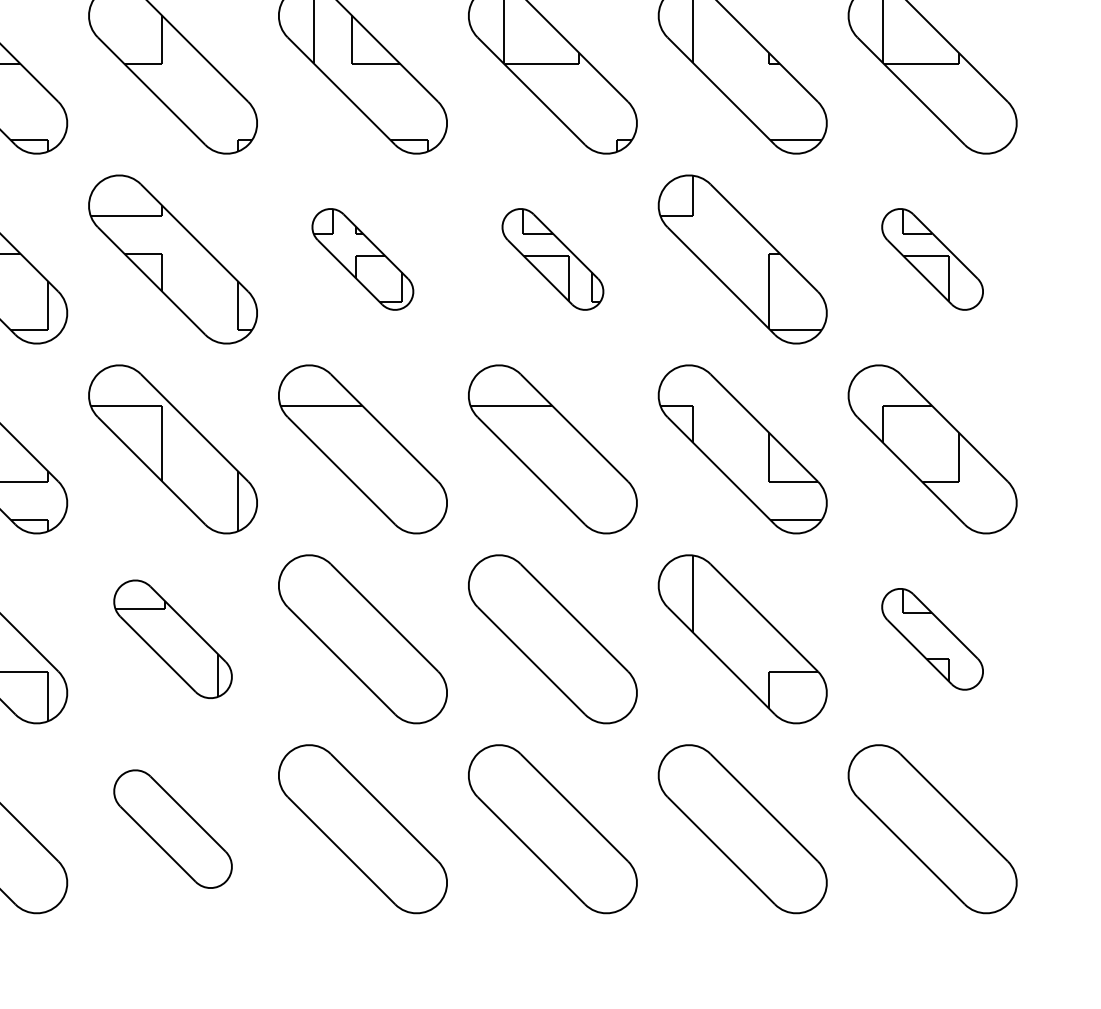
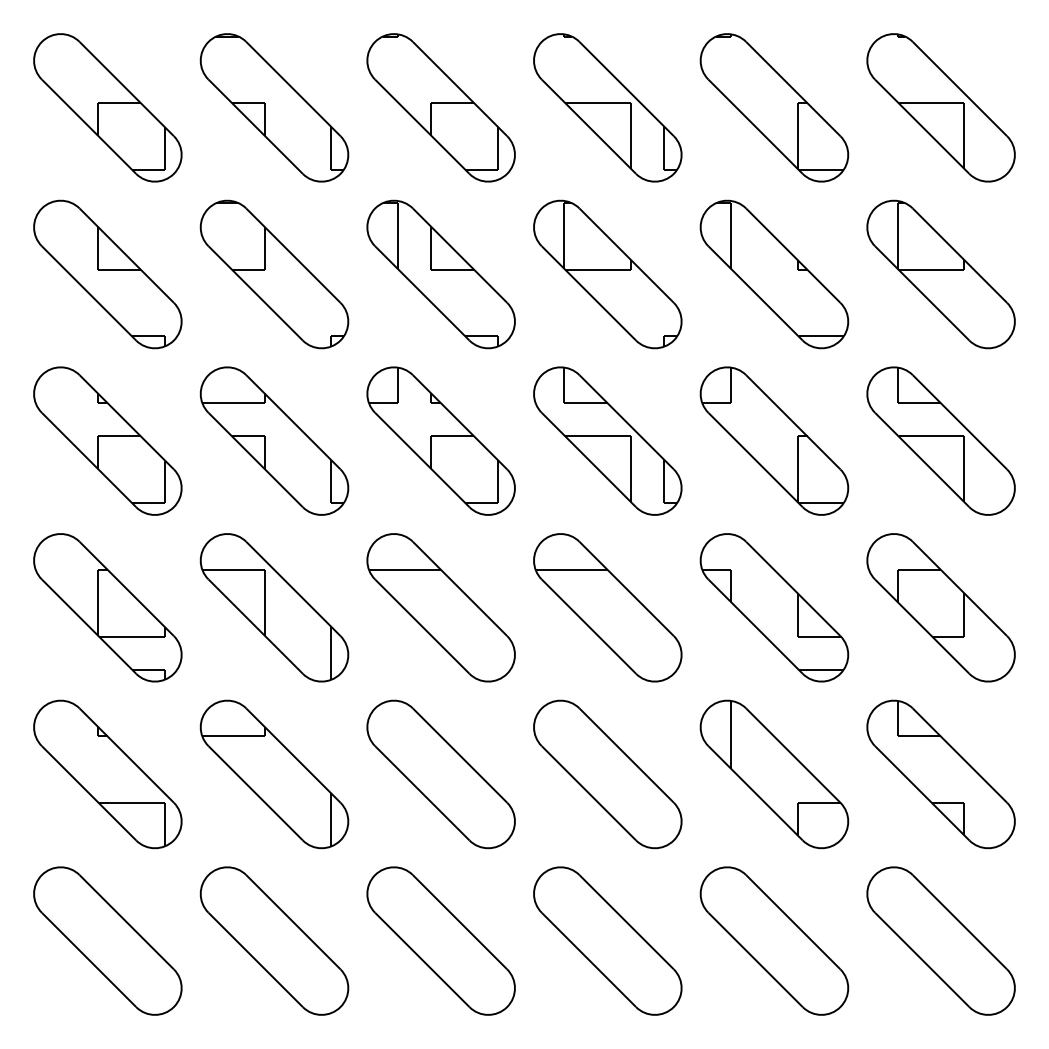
part: (362, 258) -> (440, 440), size x1.67
part: (552, 258) -> (607, 440), size x1.67
part: (931, 258) -> (940, 440), size x1.67
part: (173, 639) -> (274, 774), size x1.43
part: (931, 639) -> (940, 774), size x1.67
part: (173, 828) -> (274, 940), size x1.43

